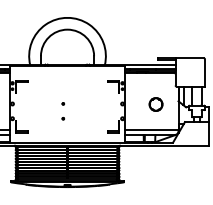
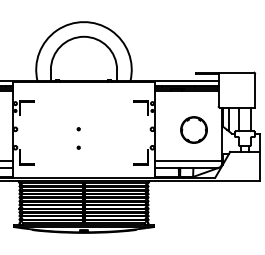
circle: (156, 104) -> (194, 129), size x1.6

